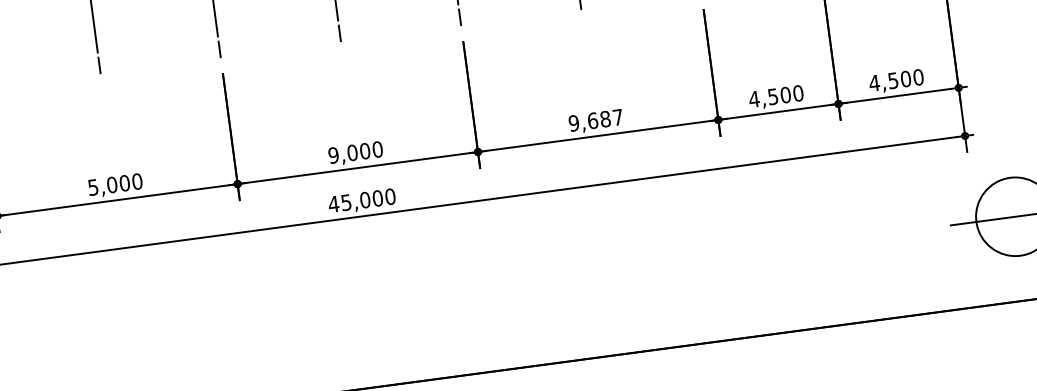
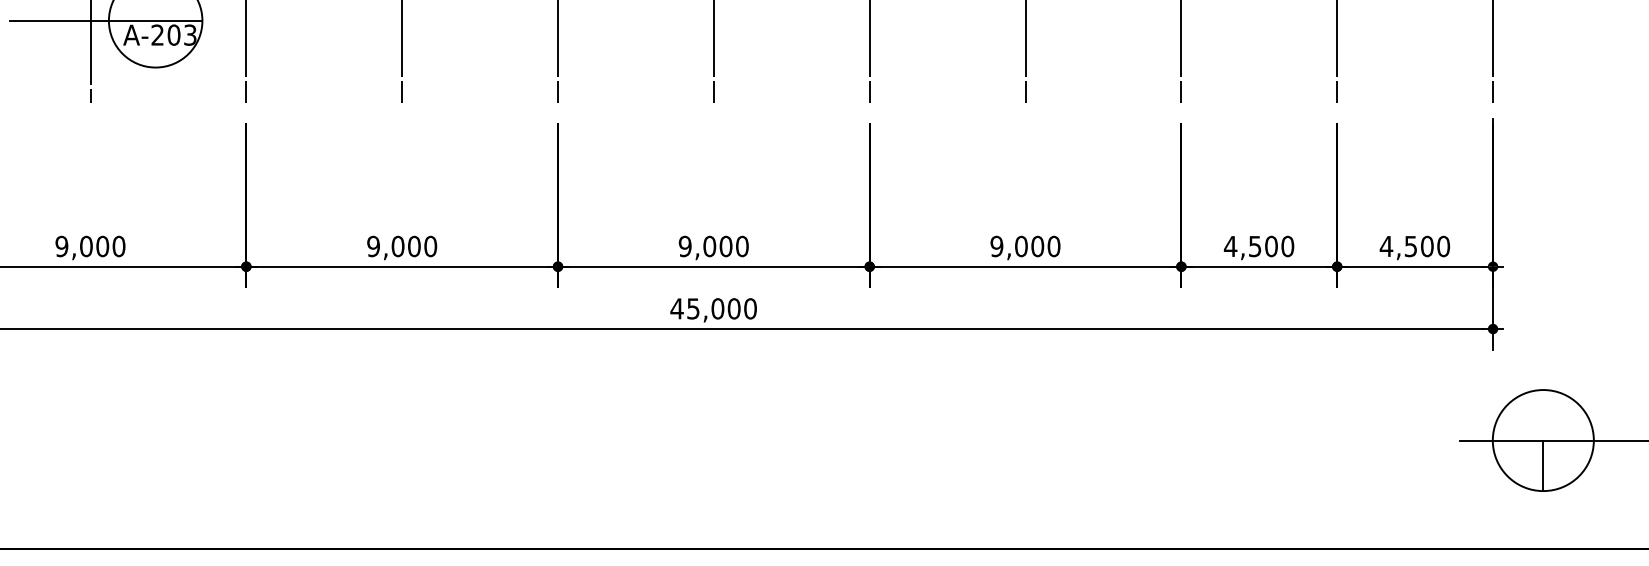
text: (605, 119) -> (1037, 246), 9,687 -> 9,000
text: (93, 186) -> (373, 245), 5,000 -> 9,000
line: (1018, 235) -> (1543, 465), added

